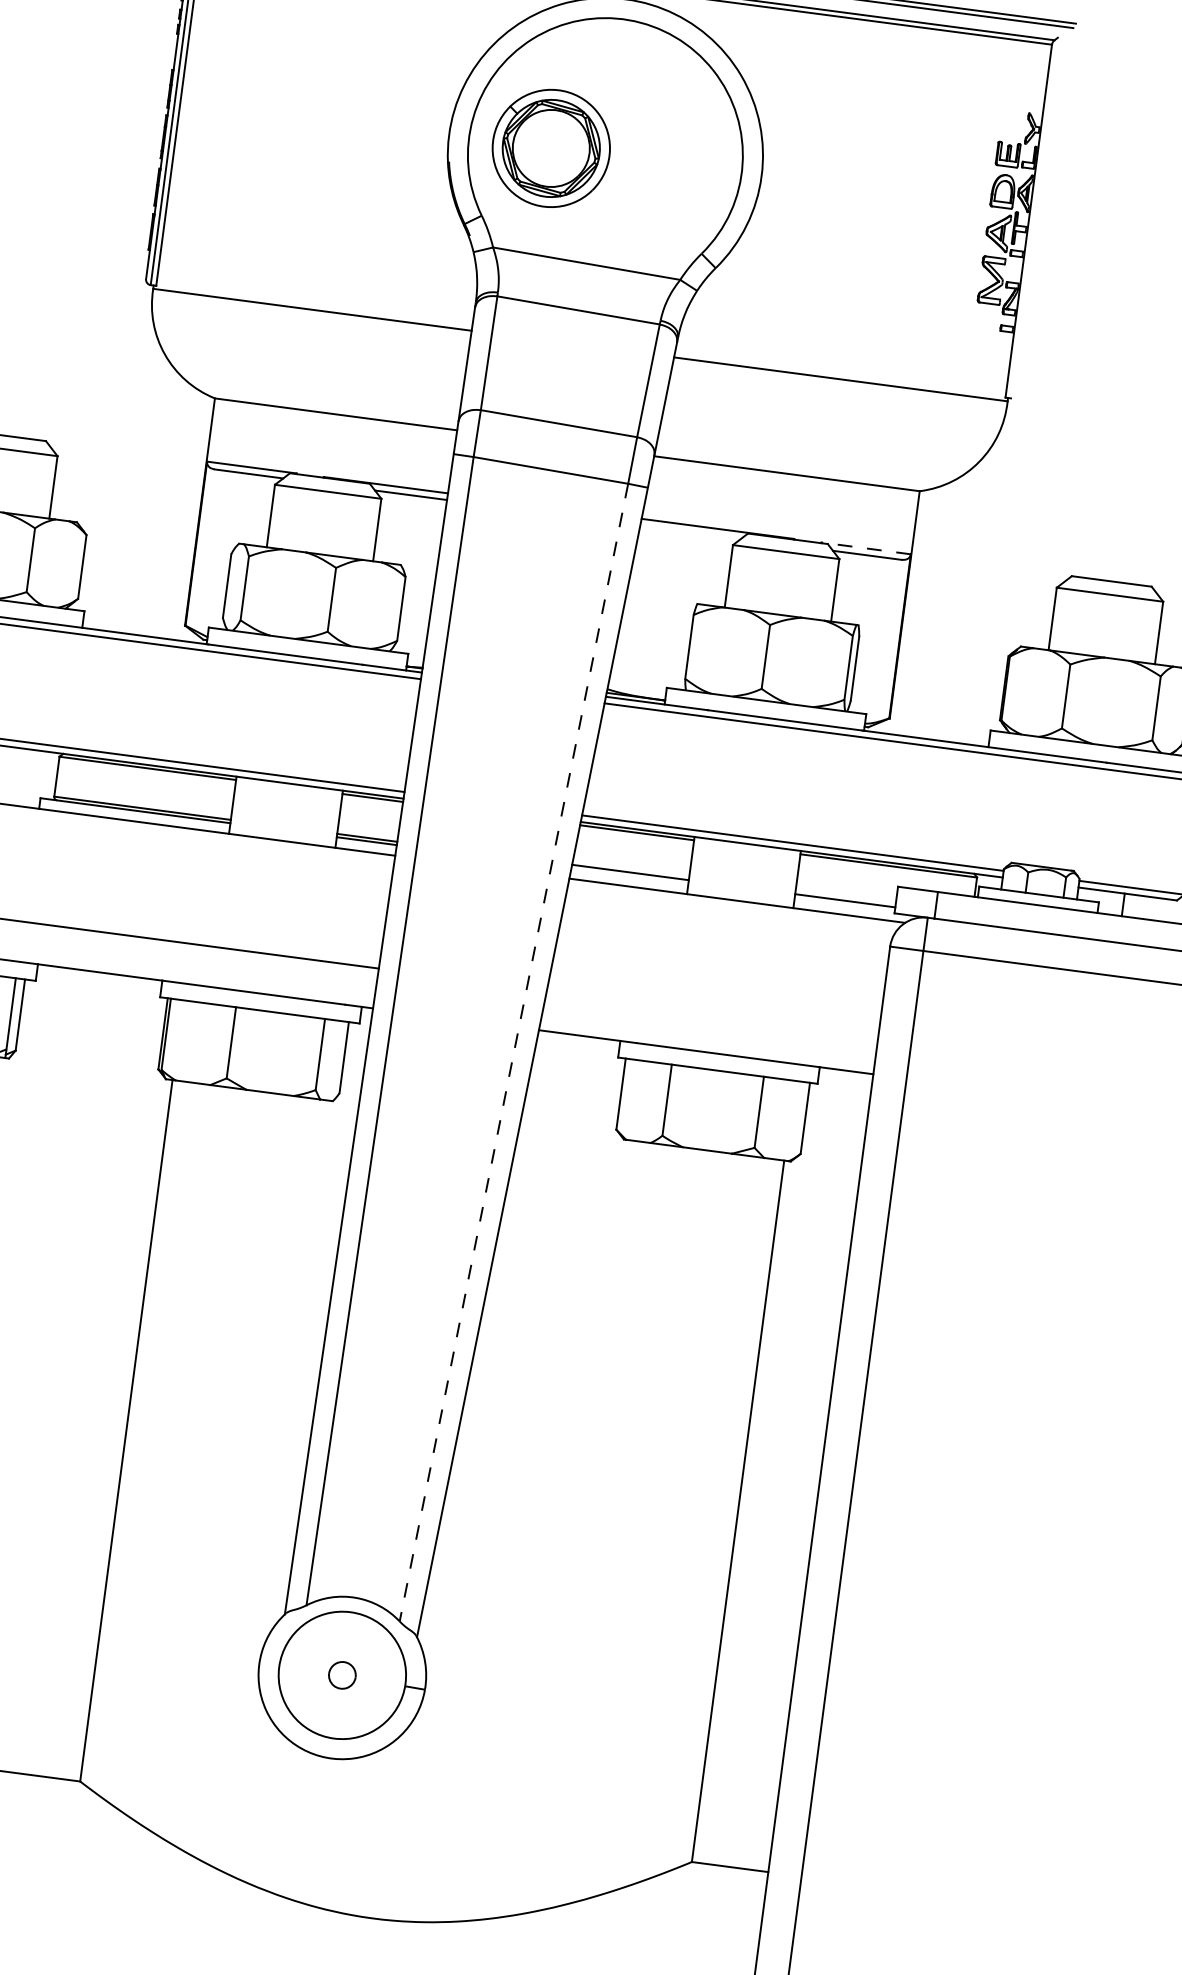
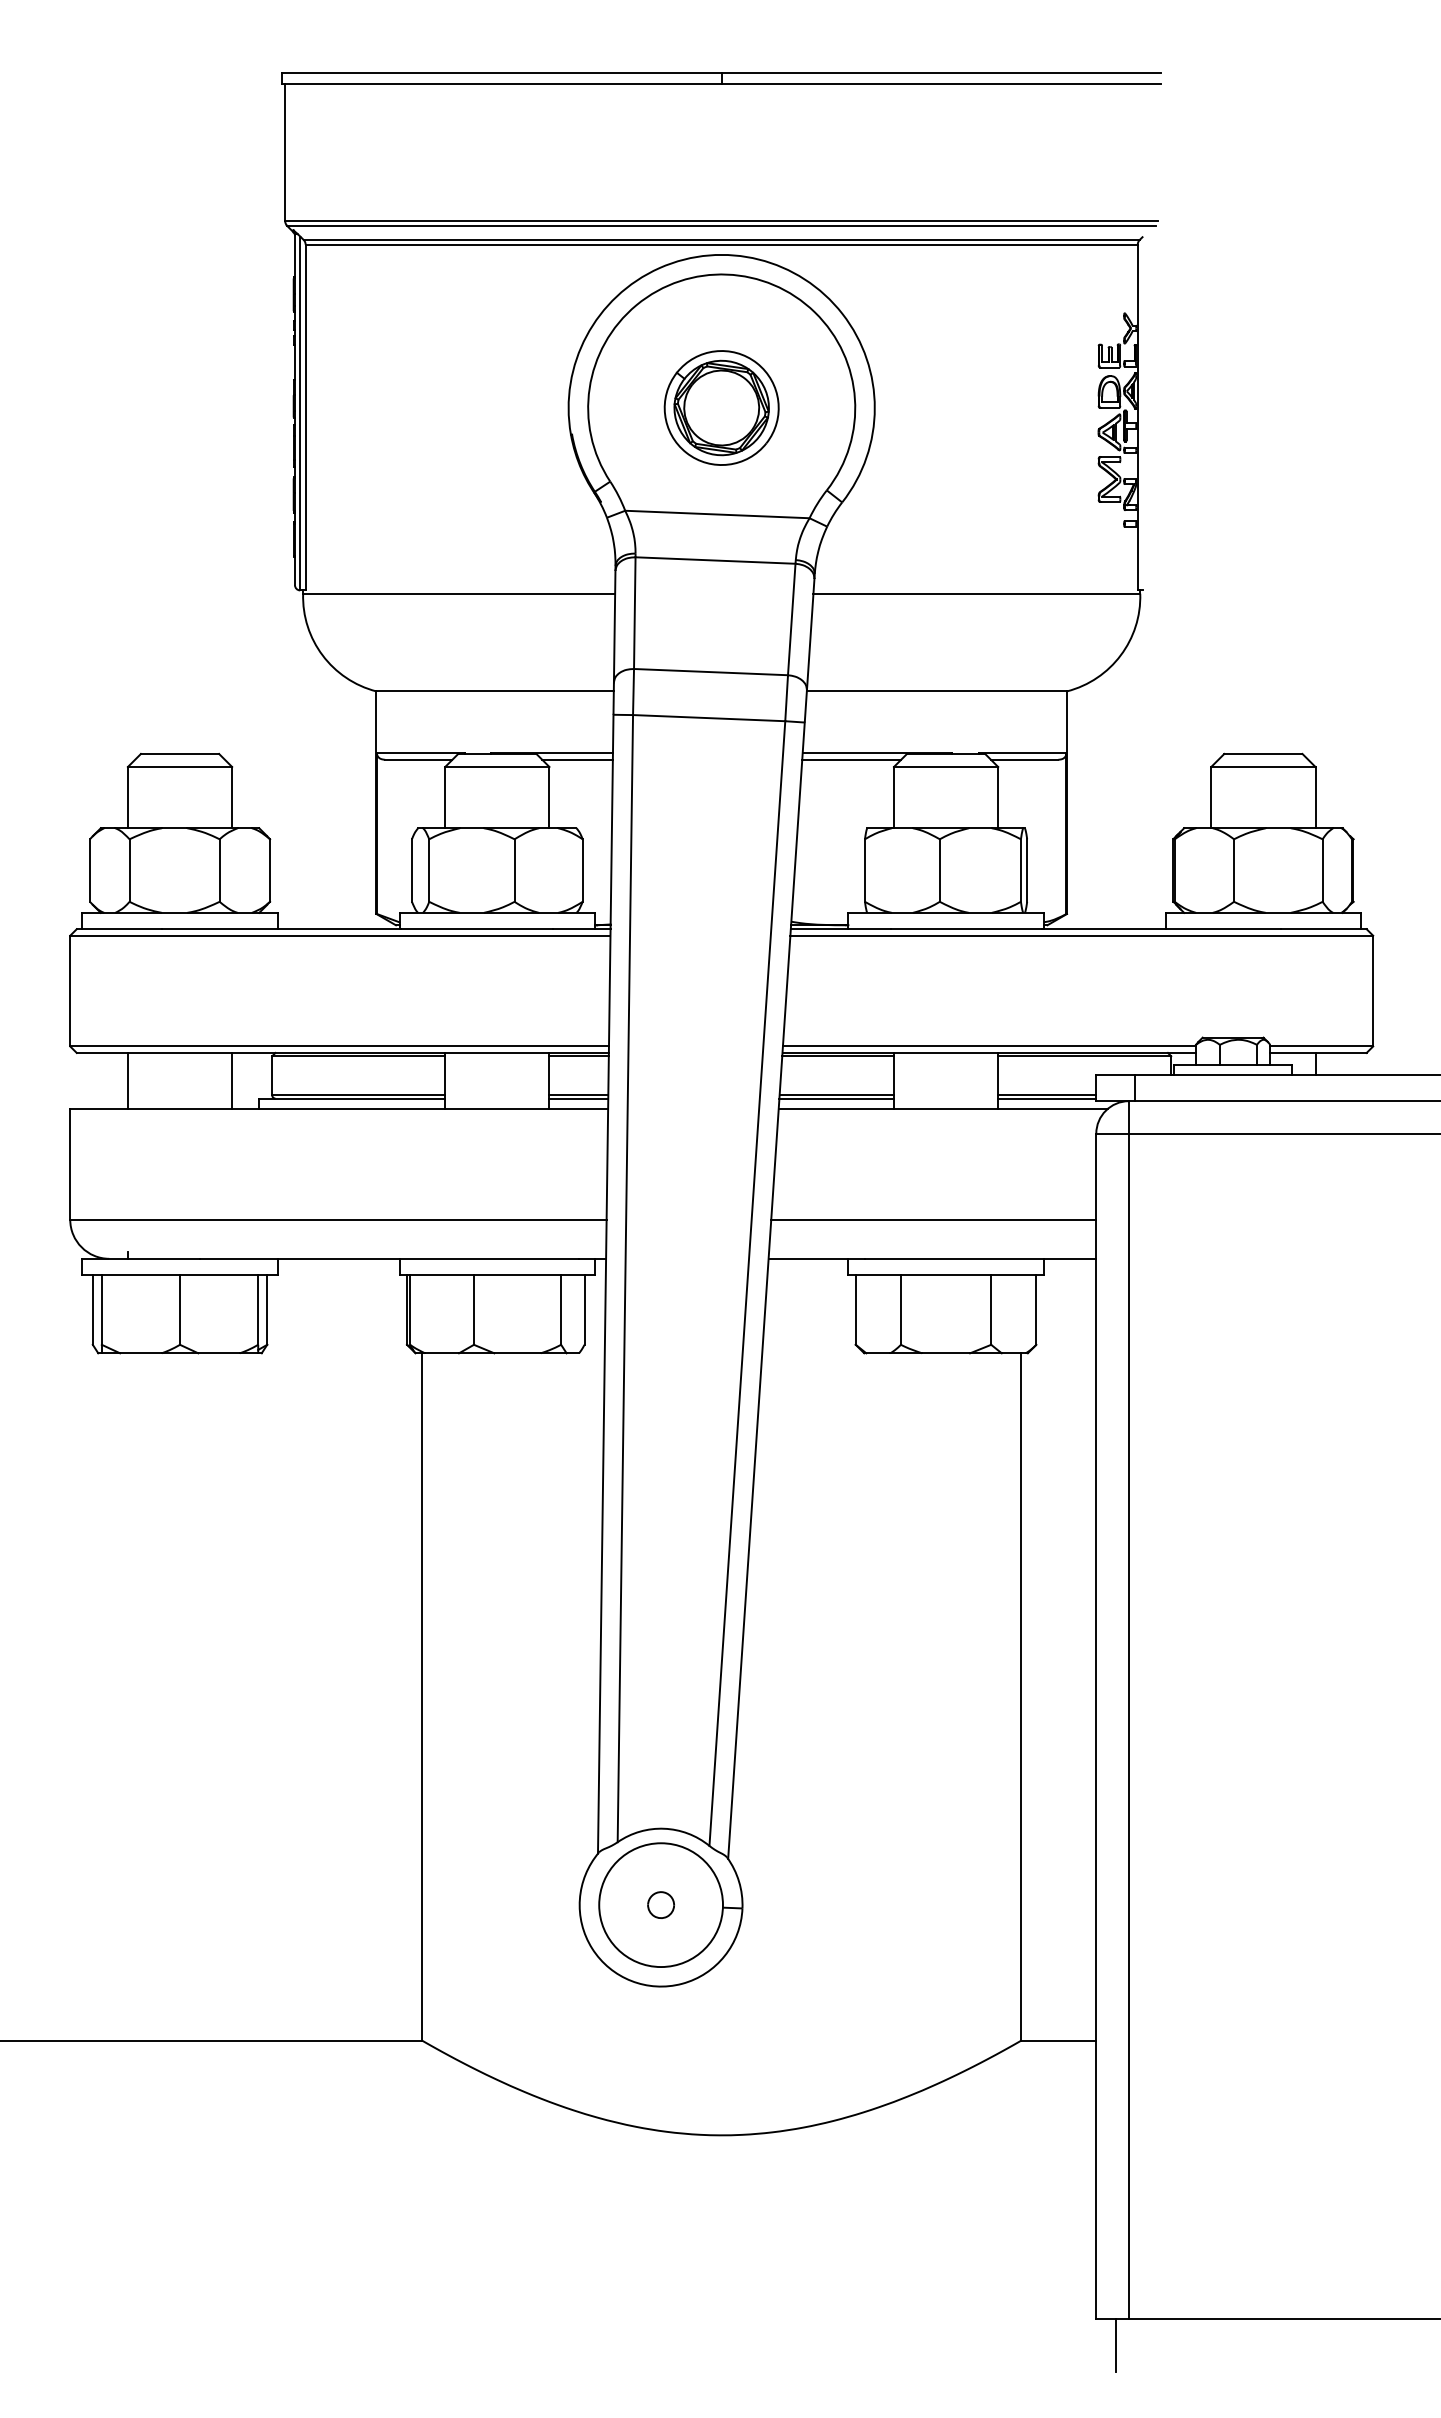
part: (551, 147) -> (721, 407), moved
line: (690, 531) -> (851, 759), added
line: (865, 548) -> (1022, 753), dashed -> solid
line: (15, 776) -> (232, 1080), added
line: (629, 875) -> (836, 1098), added
line: (845, 904) -> (1047, 1098), added
line: (712, 1012) -> (933, 1219), added
line: (514, 1052) -> (747, 1283), dashed -> solid

